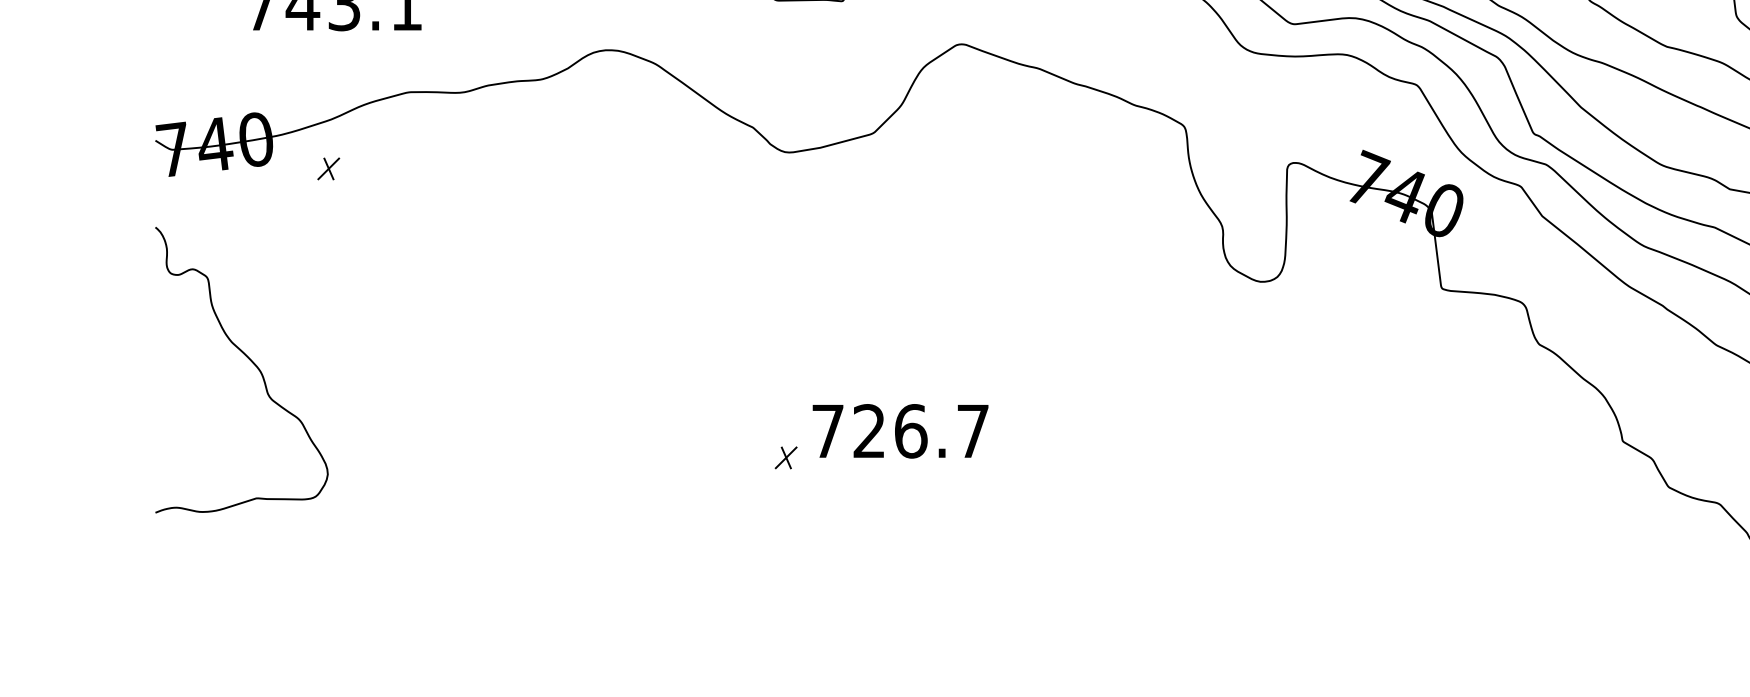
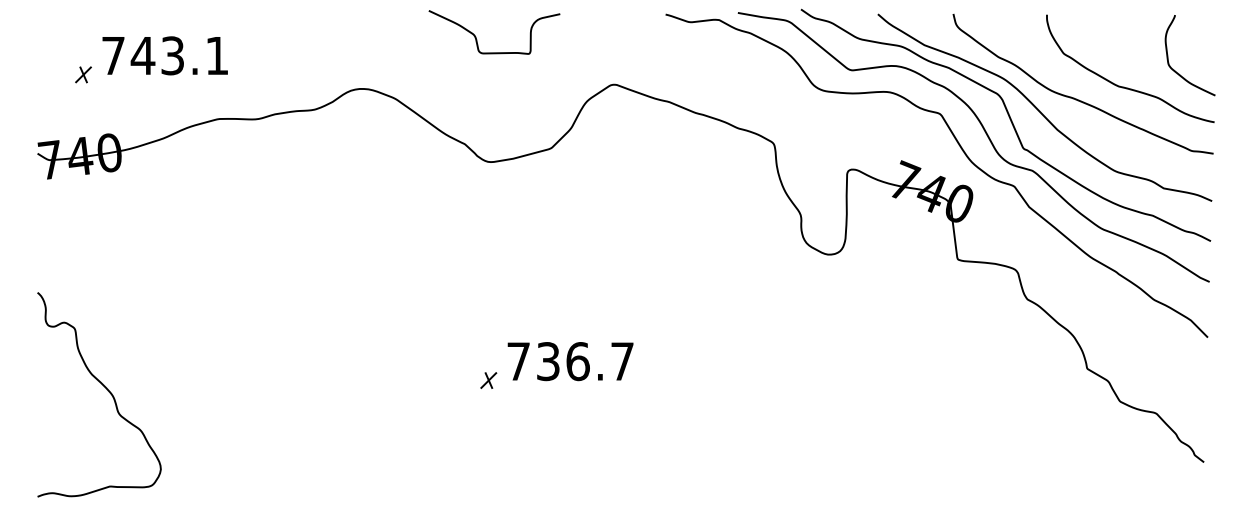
part: (328, 168) -> (83, 74), moved
curve: (250, 361) -> (105, 388), moved
text: (869, 431) -> (548, 361), 726.7 -> 736.7

